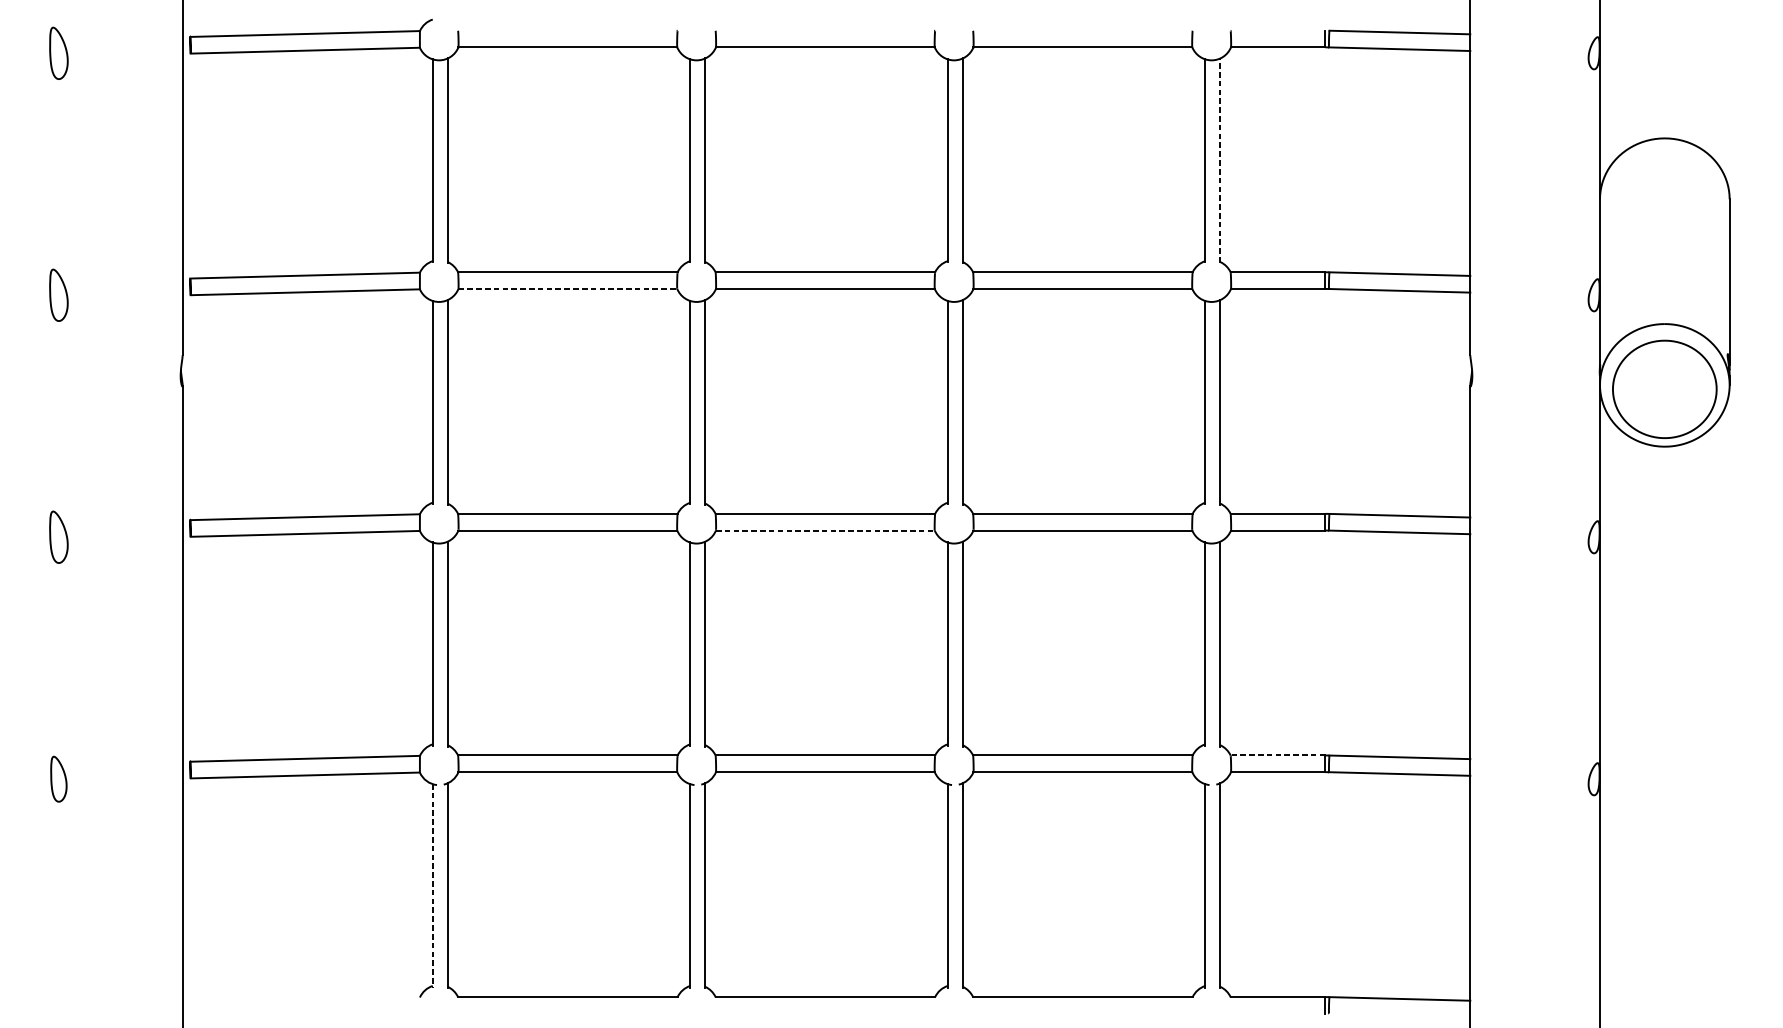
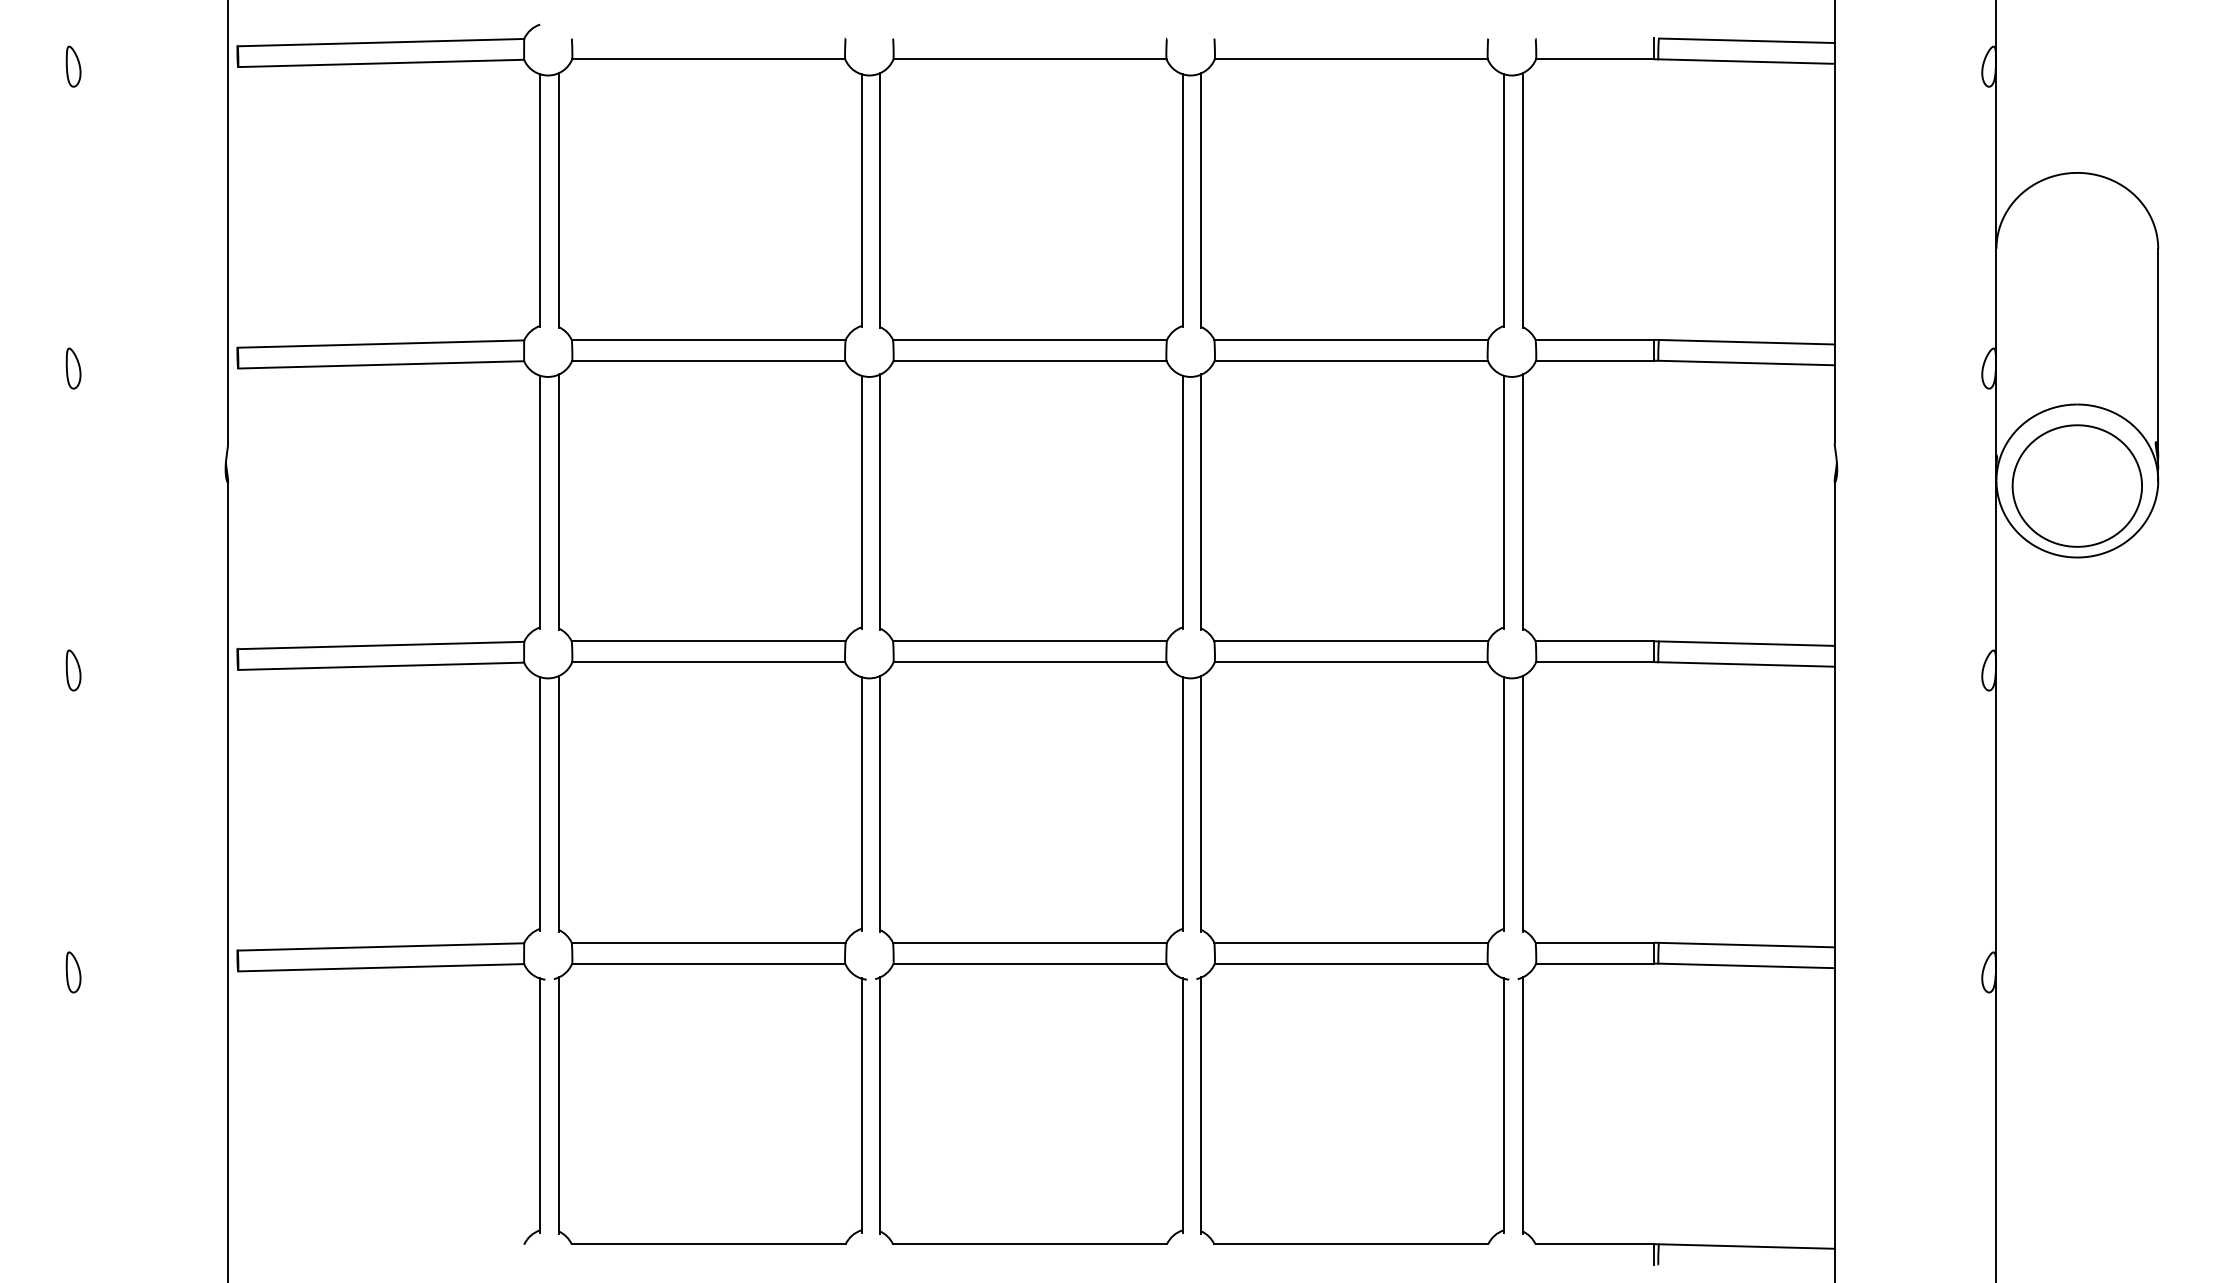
part: (58, 53) -> (73, 66), size x0.62
line: (1220, 160) -> (1522, 200), dashed -> solid
line: (567, 288) -> (708, 360), dashed -> solid
part: (58, 295) -> (73, 368), size x0.62
line: (825, 530) -> (1030, 662), dashed -> solid
part: (58, 537) -> (73, 670), size x0.62
line: (1277, 755) -> (1594, 942), dashed -> solid
part: (58, 779) -> (73, 972), size x0.71
line: (433, 885) -> (540, 1105), dashed -> solid

